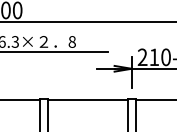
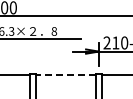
line: (87, 100) -> (65, 75), solid -> dashed

